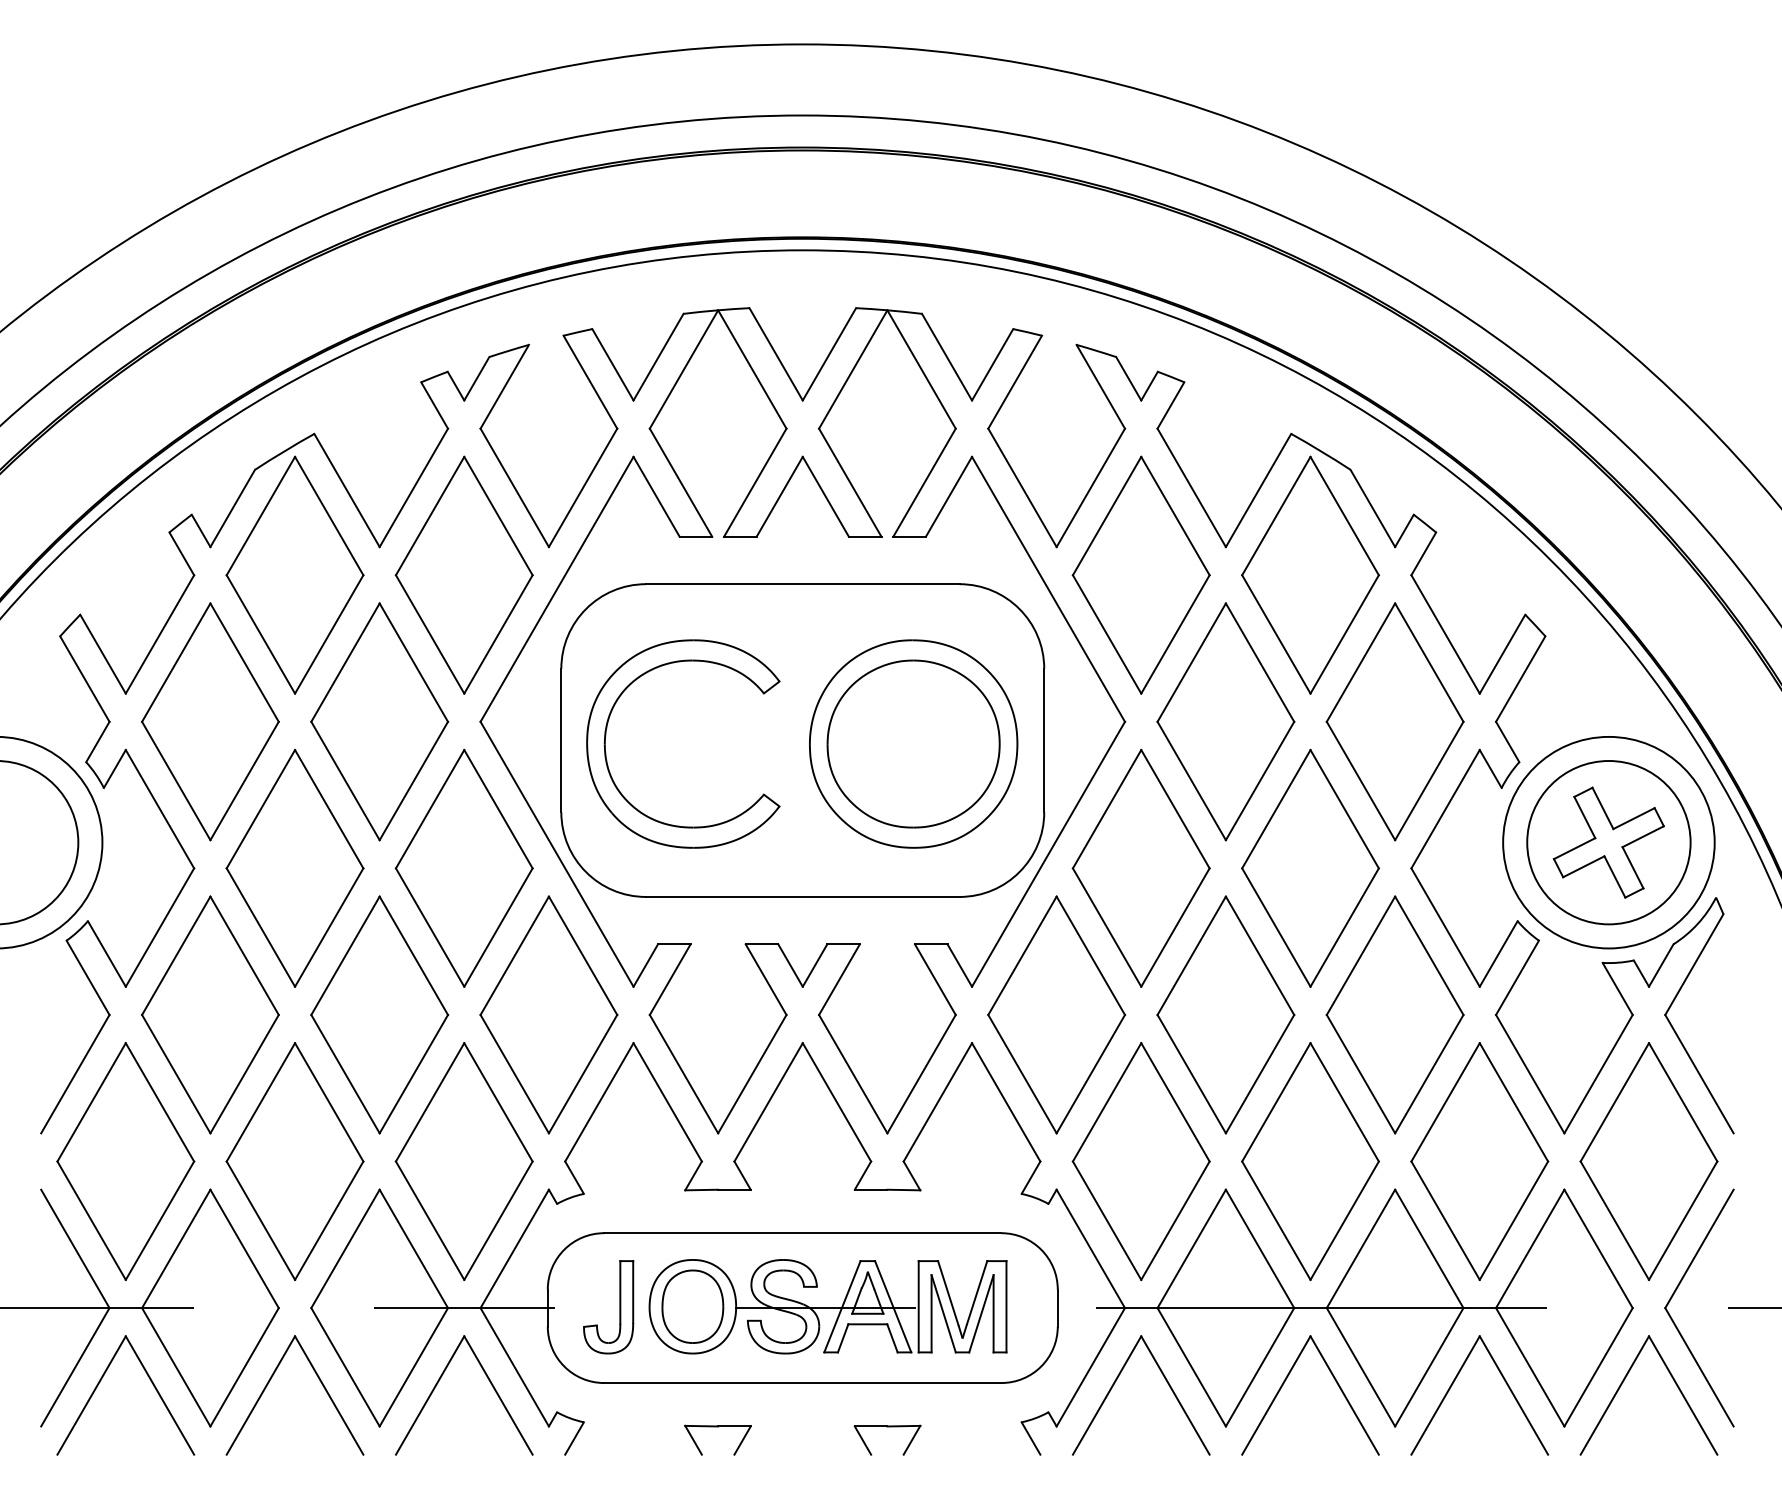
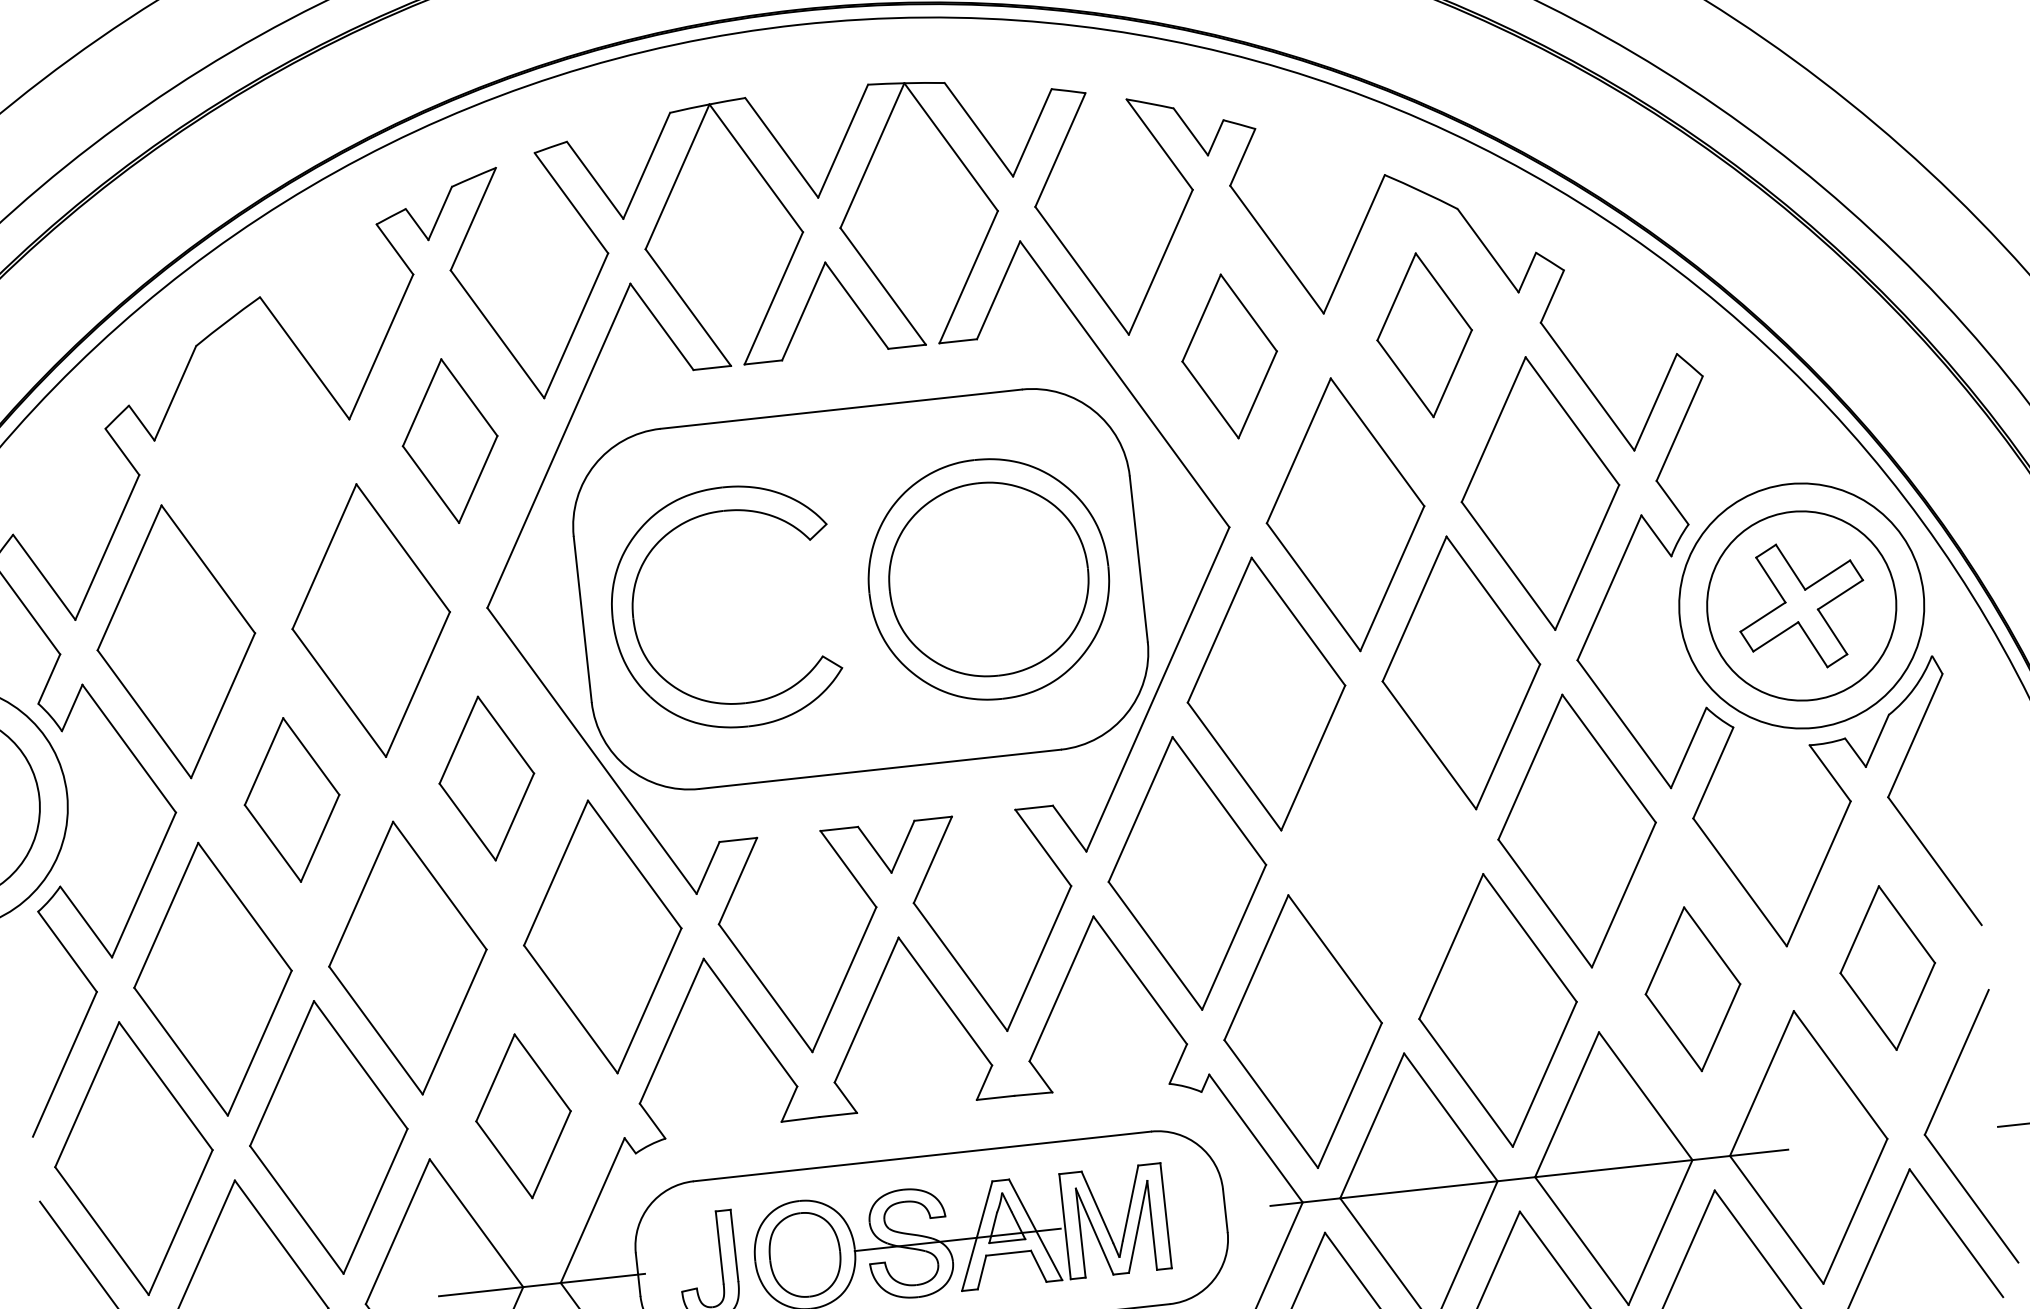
part: (294, 574) -> (254, 461), removed
part: (463, 574) -> (449, 440), size x0.6
part: (1140, 574) -> (1228, 355), size x0.6
part: (1310, 574) -> (1424, 334), size x0.6
part: (463, 867) -> (485, 777), size x0.6
part: (294, 868) -> (291, 800), size x0.6
part: (1225, 1014) -> (1381, 851), removed
part: (463, 1161) -> (522, 1116), size x0.6
part: (1479, 1161) -> (1692, 989), size x0.6
part: (1648, 1161) -> (1887, 968), size x0.6

